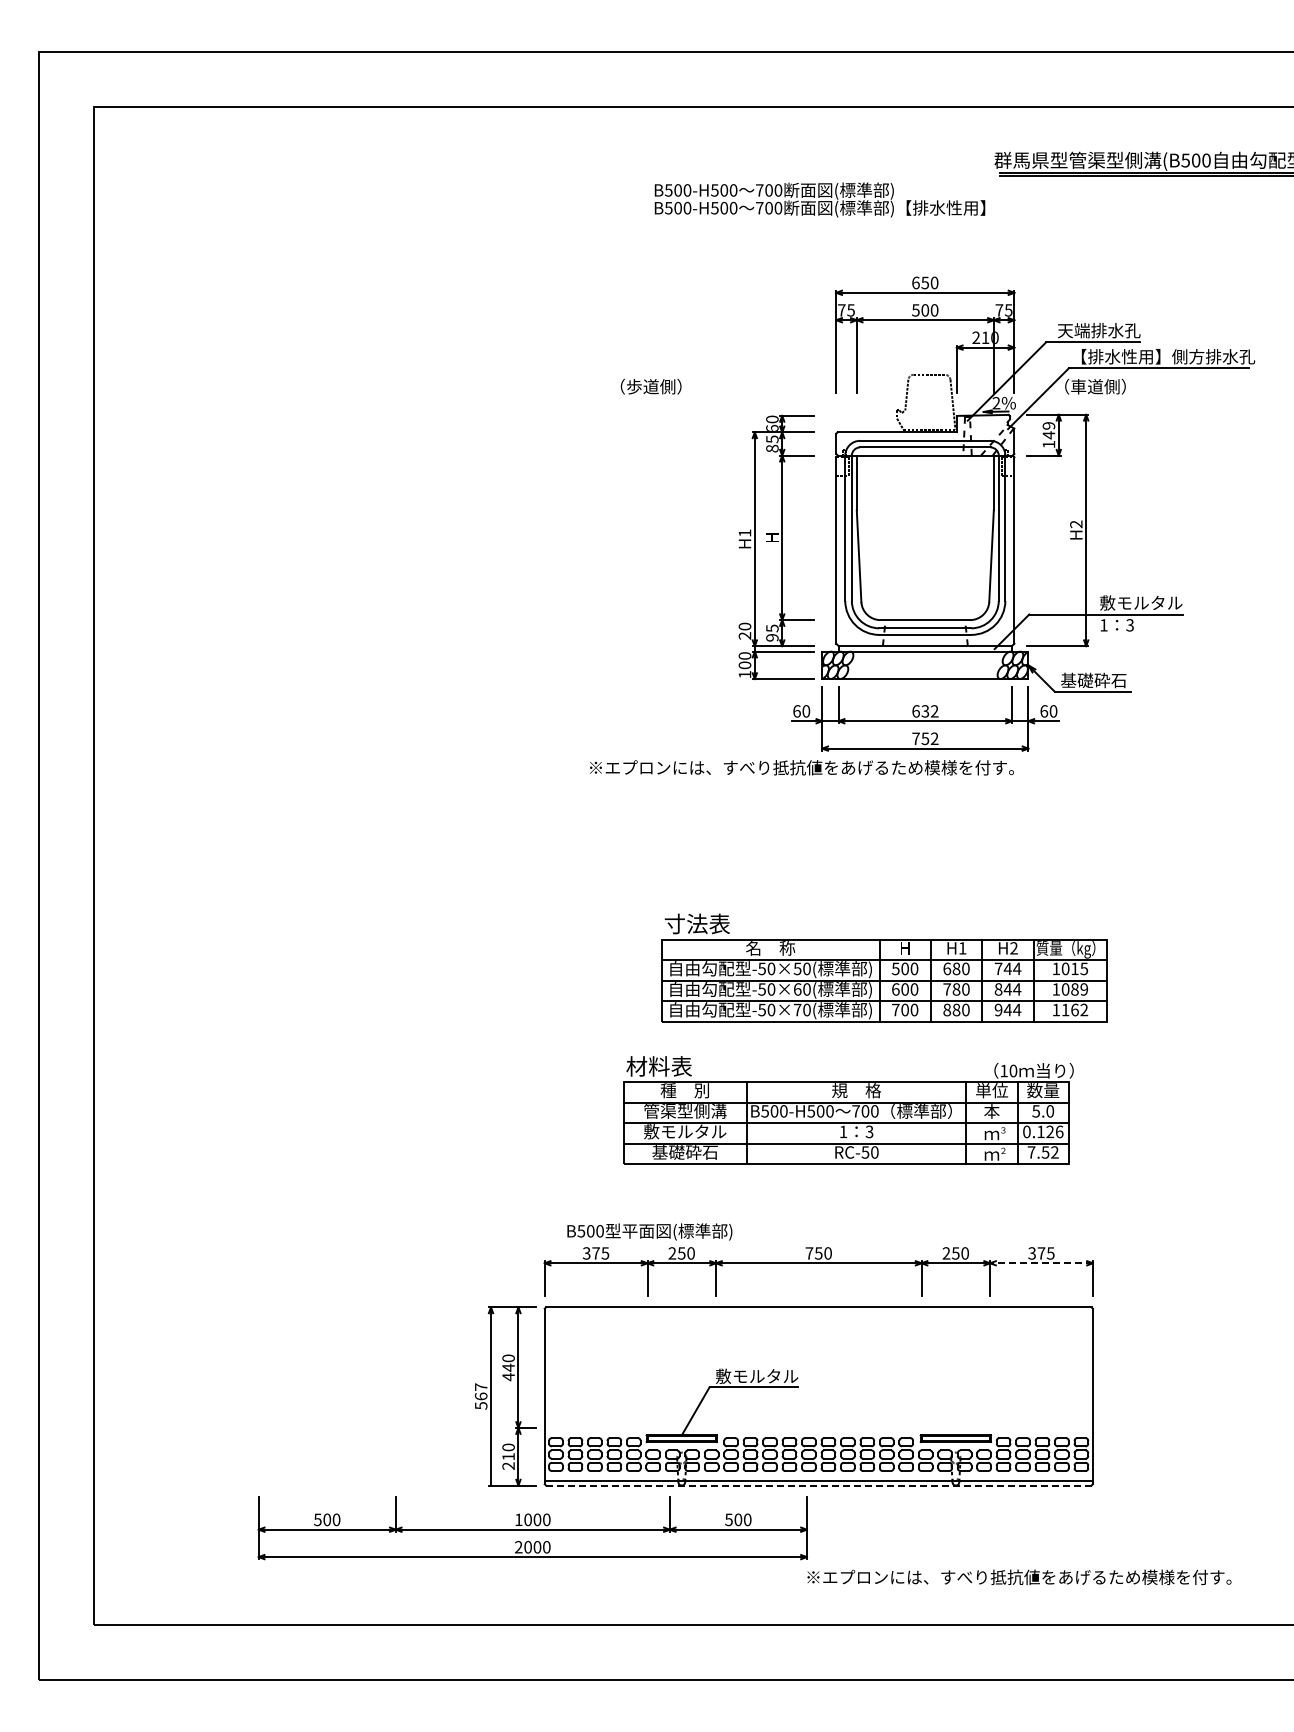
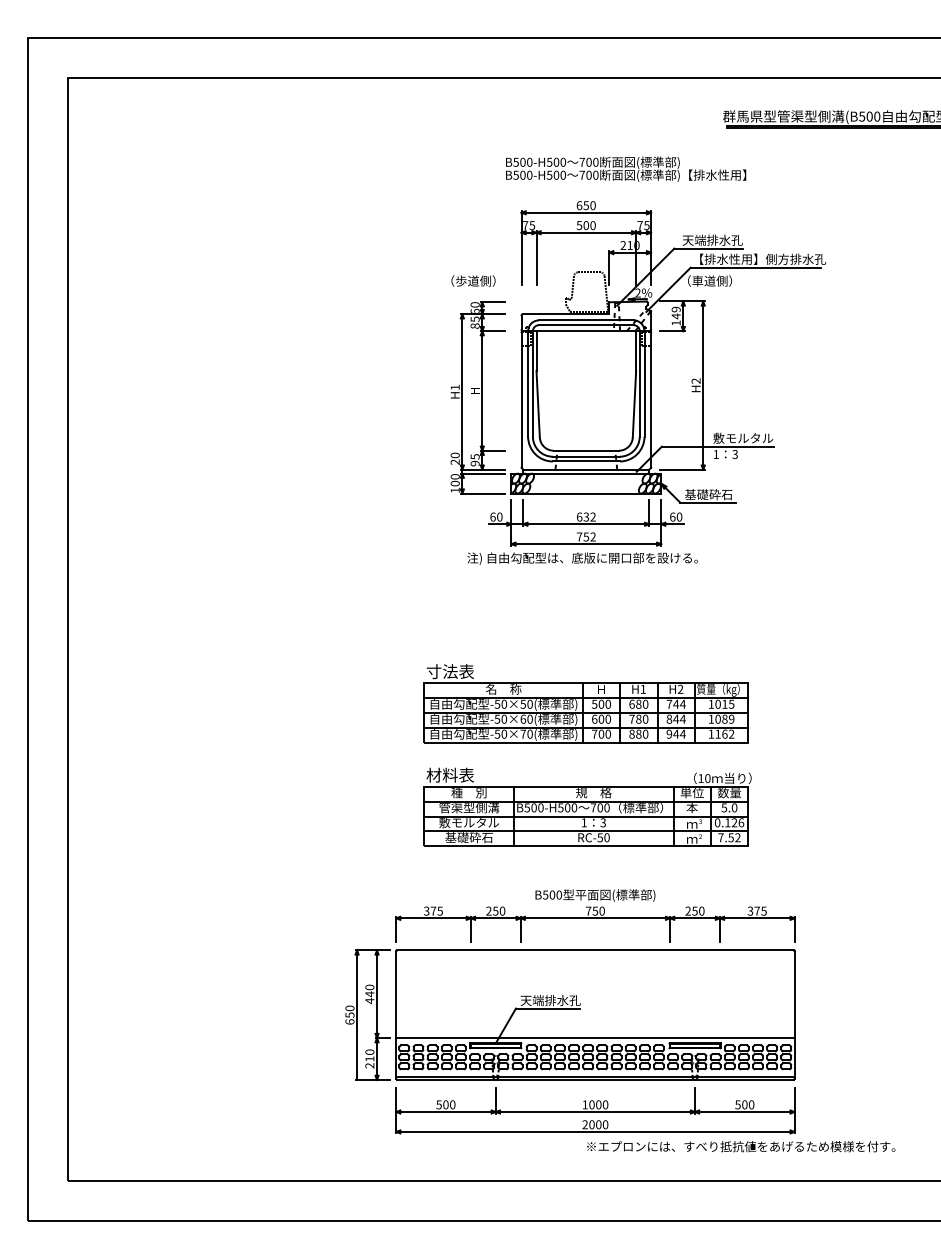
text: (819, 199) -> (625, 168), moved
part: (996, 513) -> (638, 373), moved
text: (801, 768) -> (582, 558), ※エプロンには、すべり抵抗値をあげるため模様を付す。 -> 注) 自由勾配型は、底版に開口部を設ける。
part: (884, 967) -> (586, 703), moved
part: (848, 1110) -> (587, 807), moved
text: (649, 1231) -> (595, 895), moved
line: (1041, 1263) -> (757, 918), dashed -> solid
text: (757, 1376) -> (550, 1000), 敷モルタル -> 天端排水孔
text: (480, 1396) -> (349, 1015), 567 -> 650
line: (818, 1428) -> (595, 1038), added
line: (818, 1485) -> (595, 1079), dashed -> solid
part: (532, 1528) -> (595, 1111), moved

